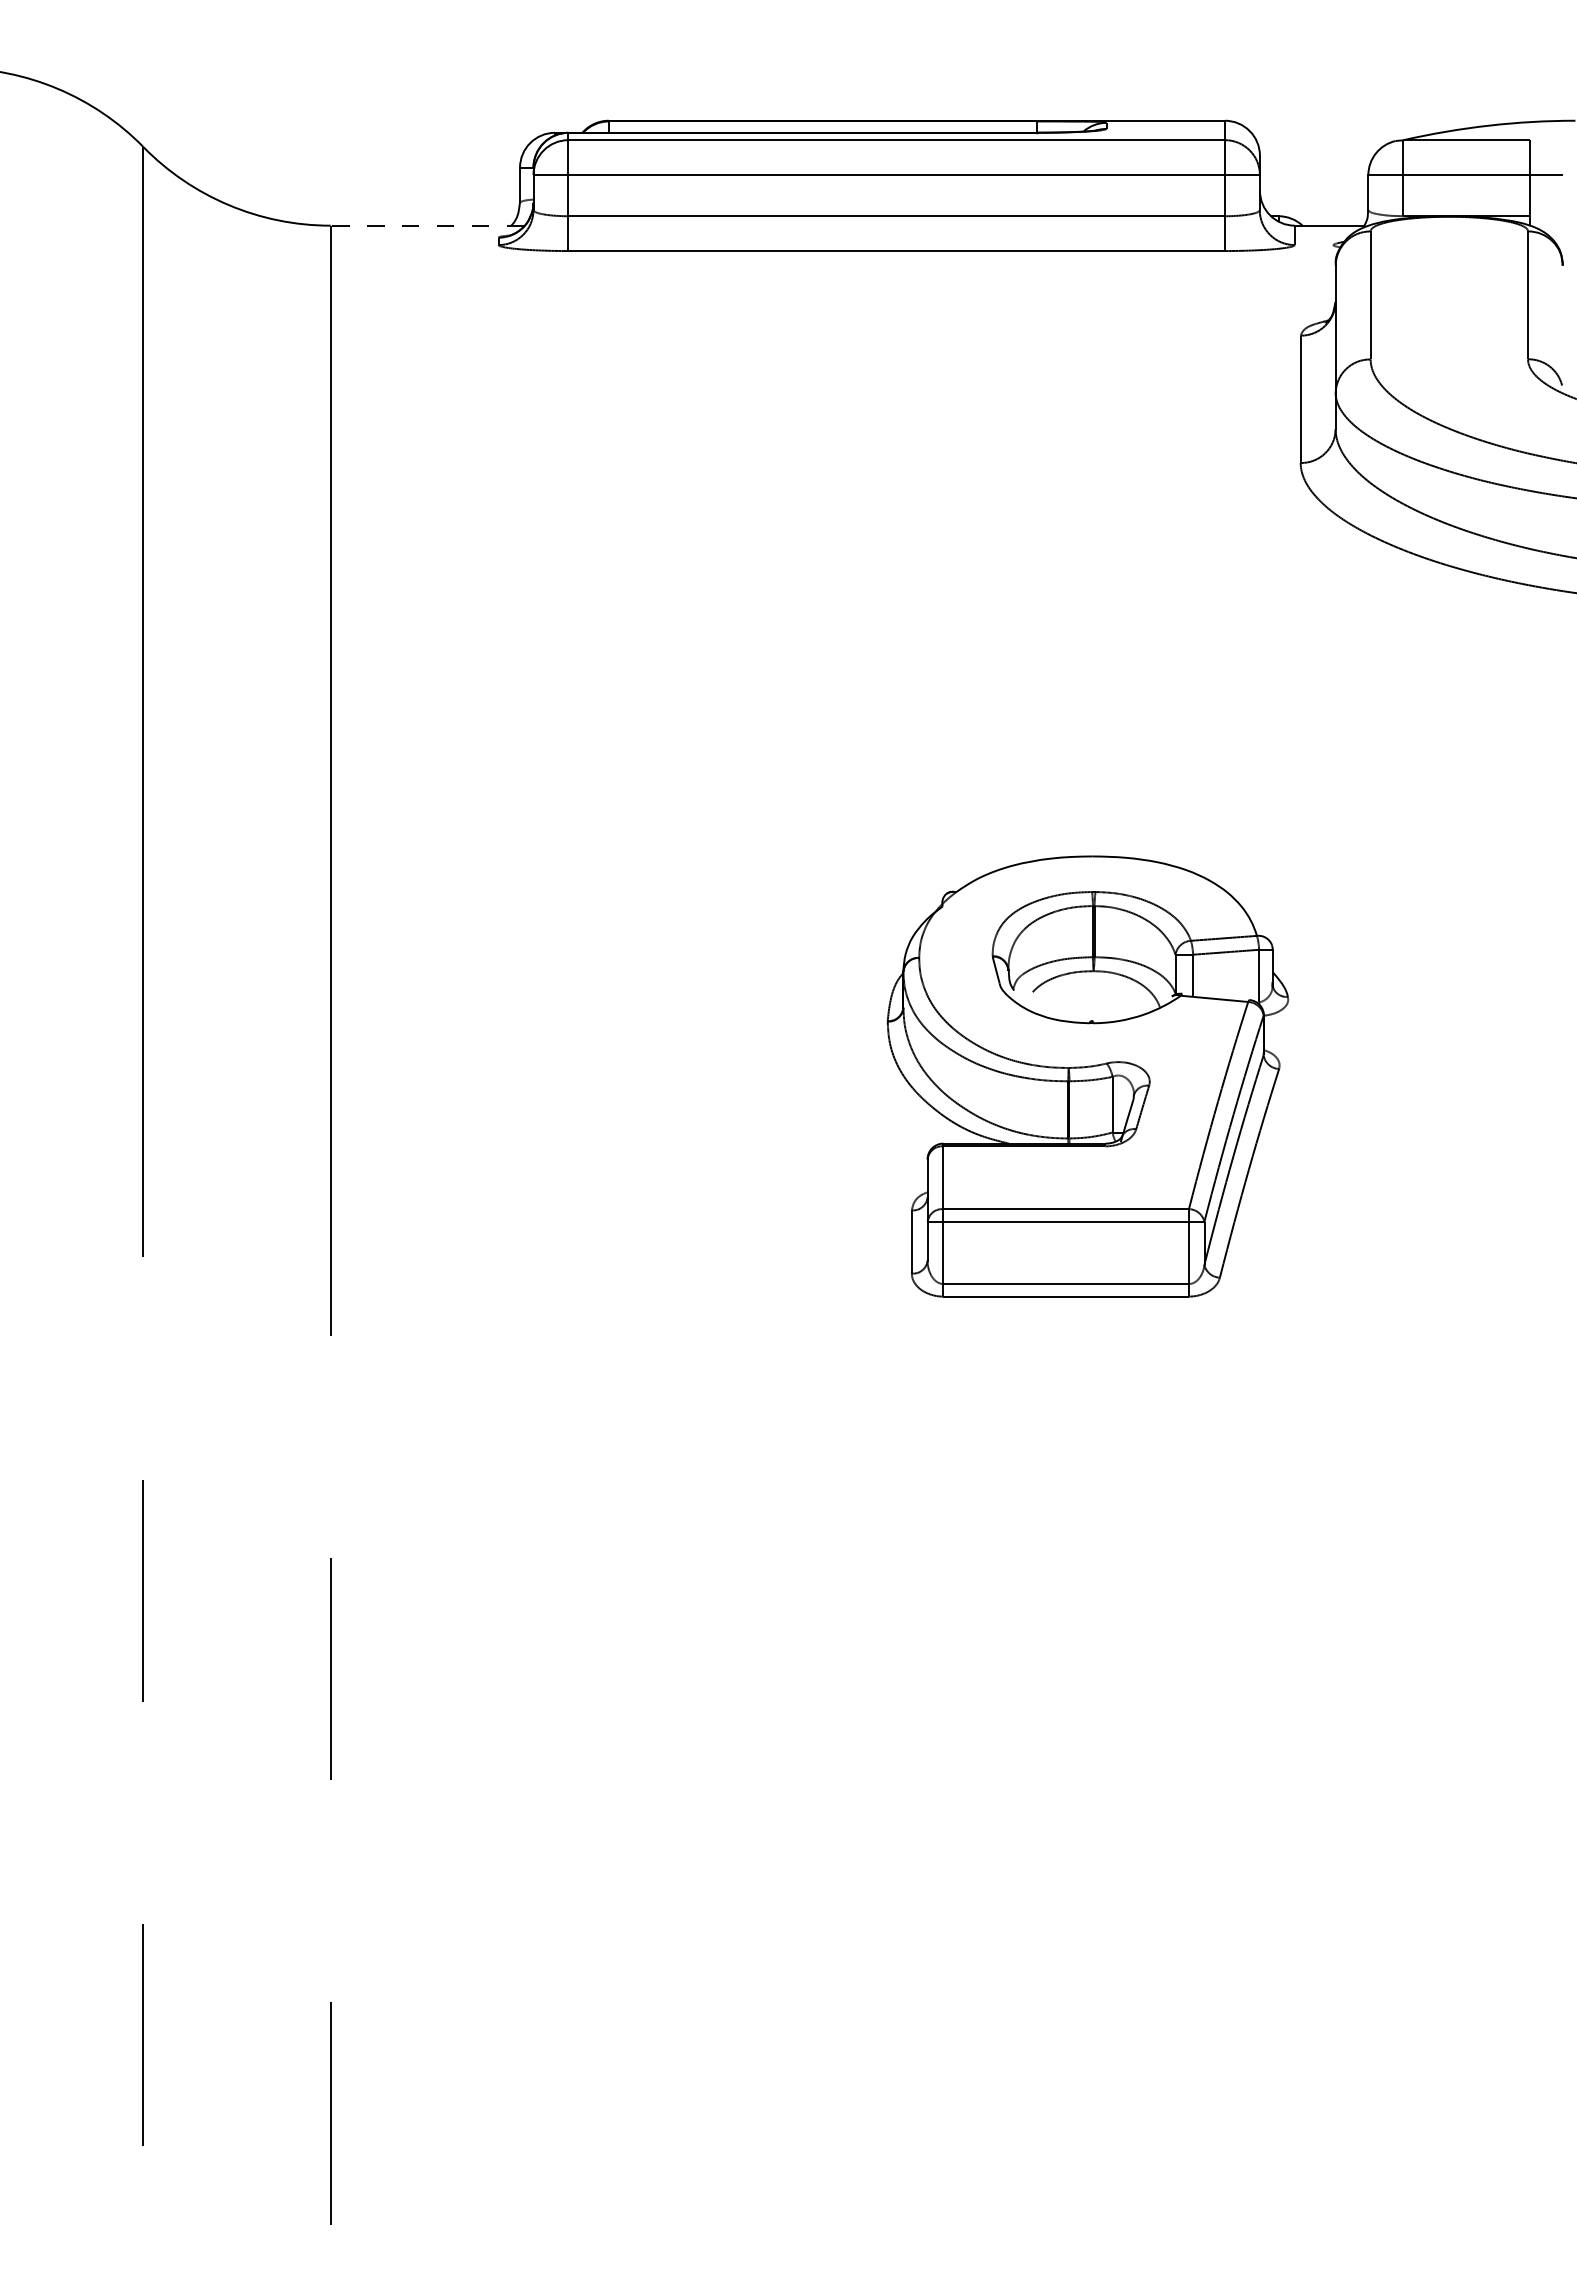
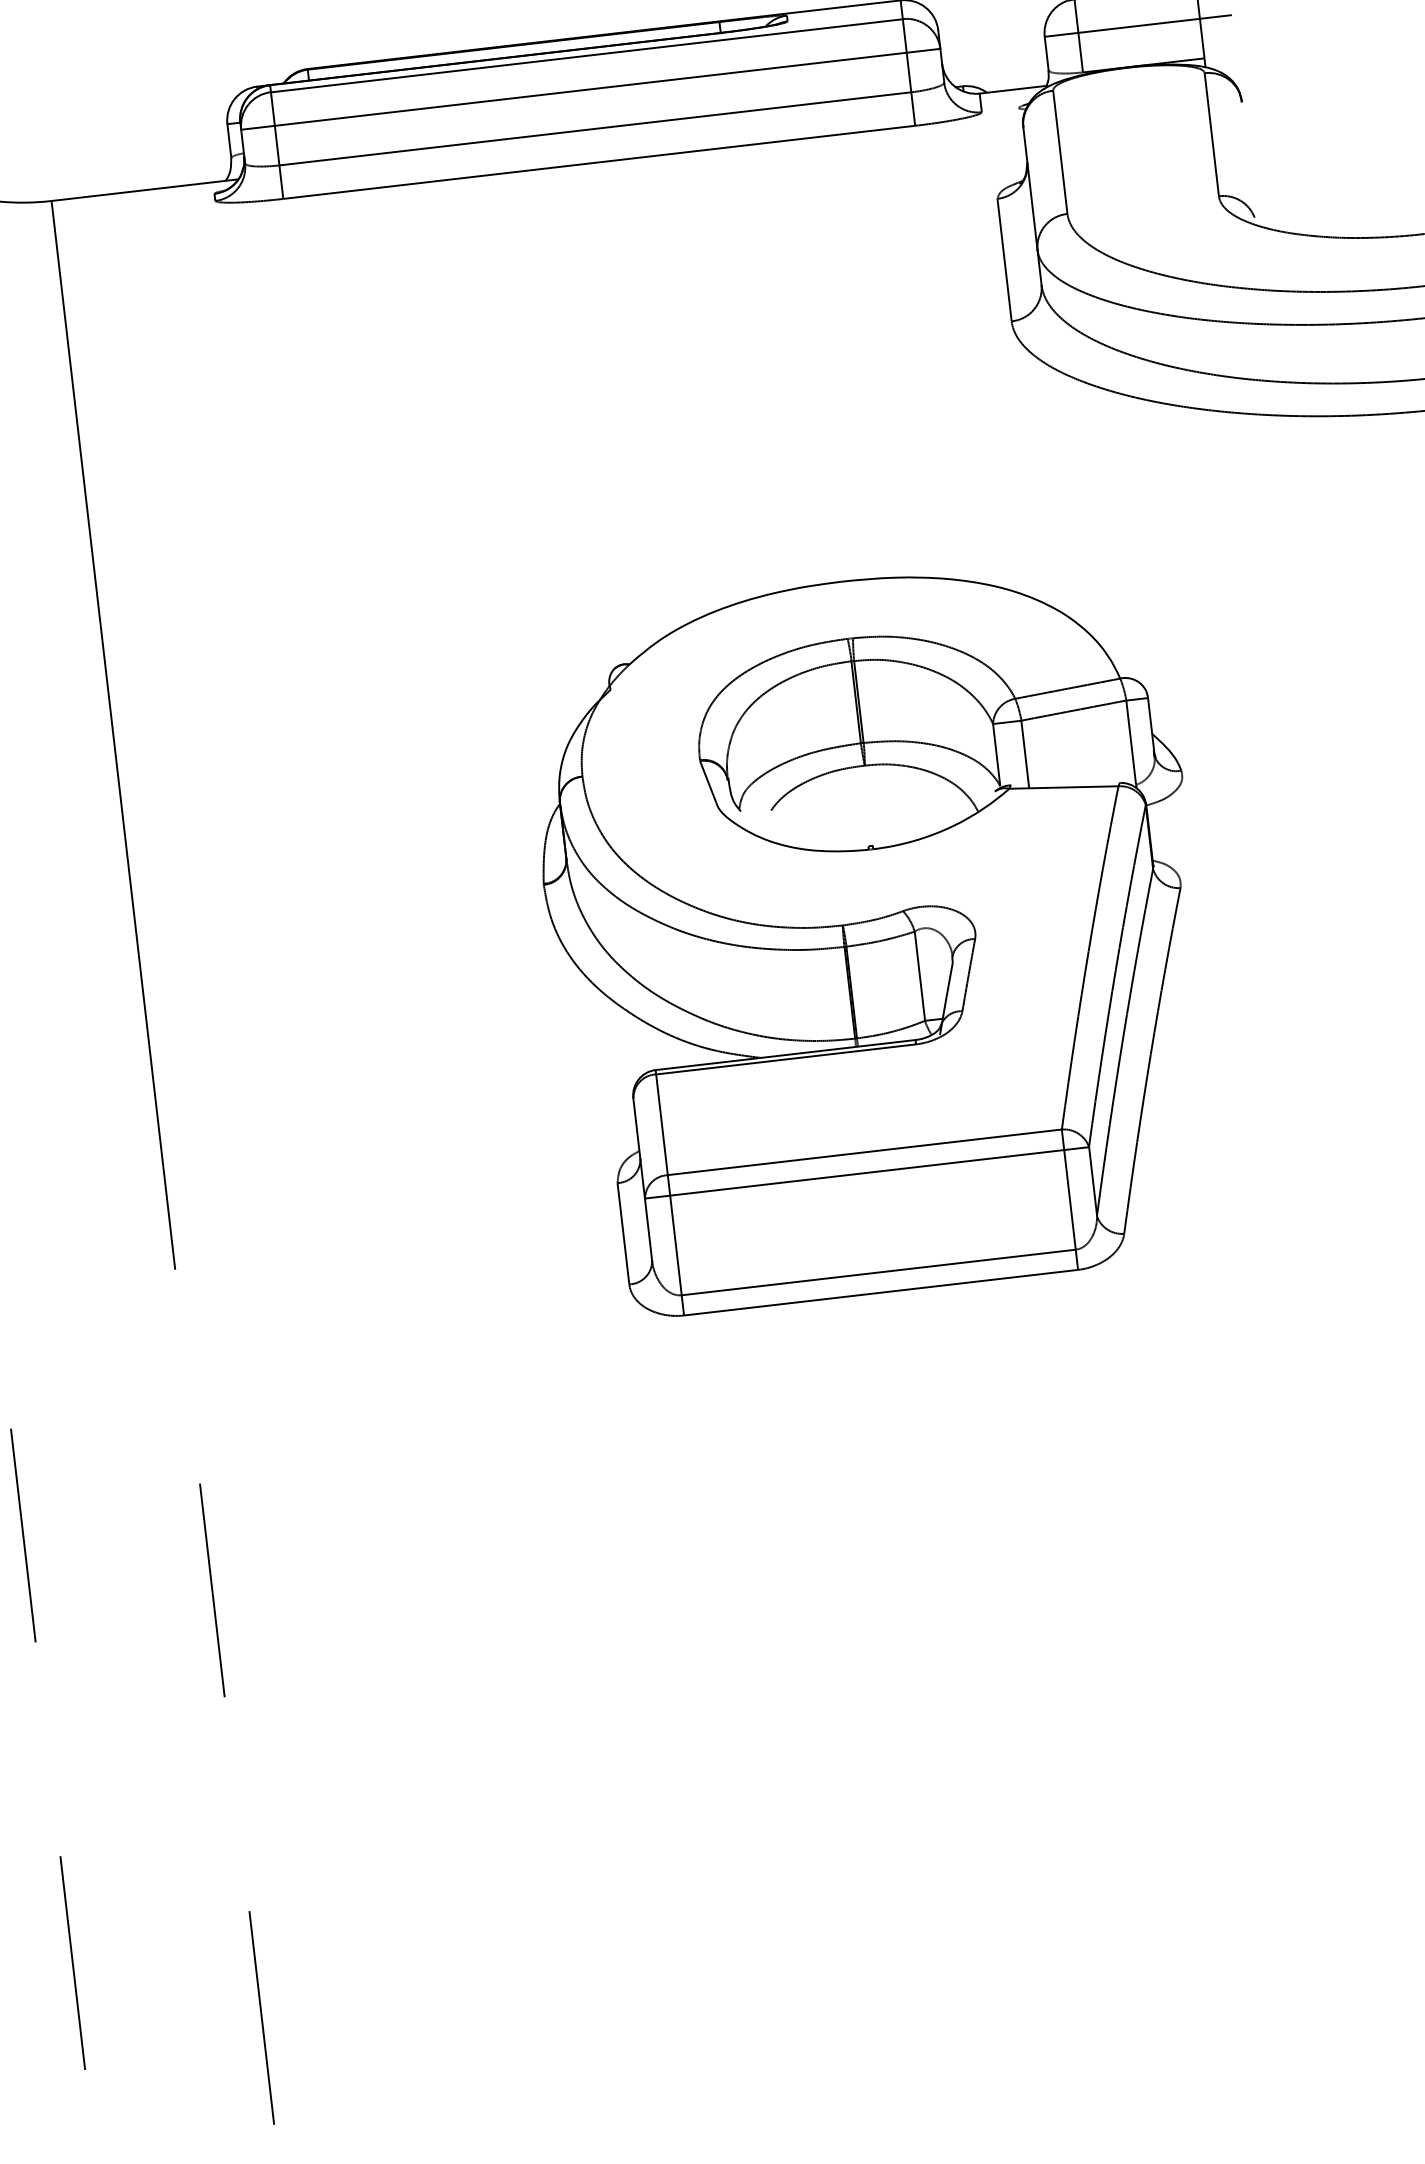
line: (427, 225) -> (144, 190), dashed -> solid
part: (1087, 1076) -> (874, 935), size x1.67

